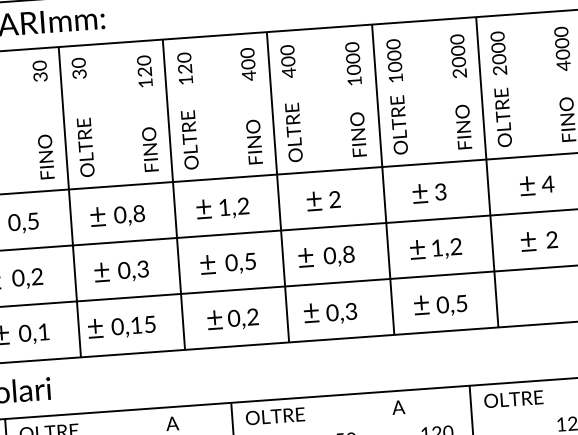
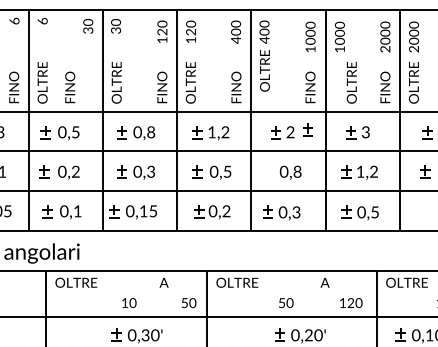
text: (398, 124) -> (351, 82), moved
text: (293, 132) -> (264, 70), moved
text: (46, 156) -> (70, 87), moved
part: (305, 257) -> (307, 129), moved

